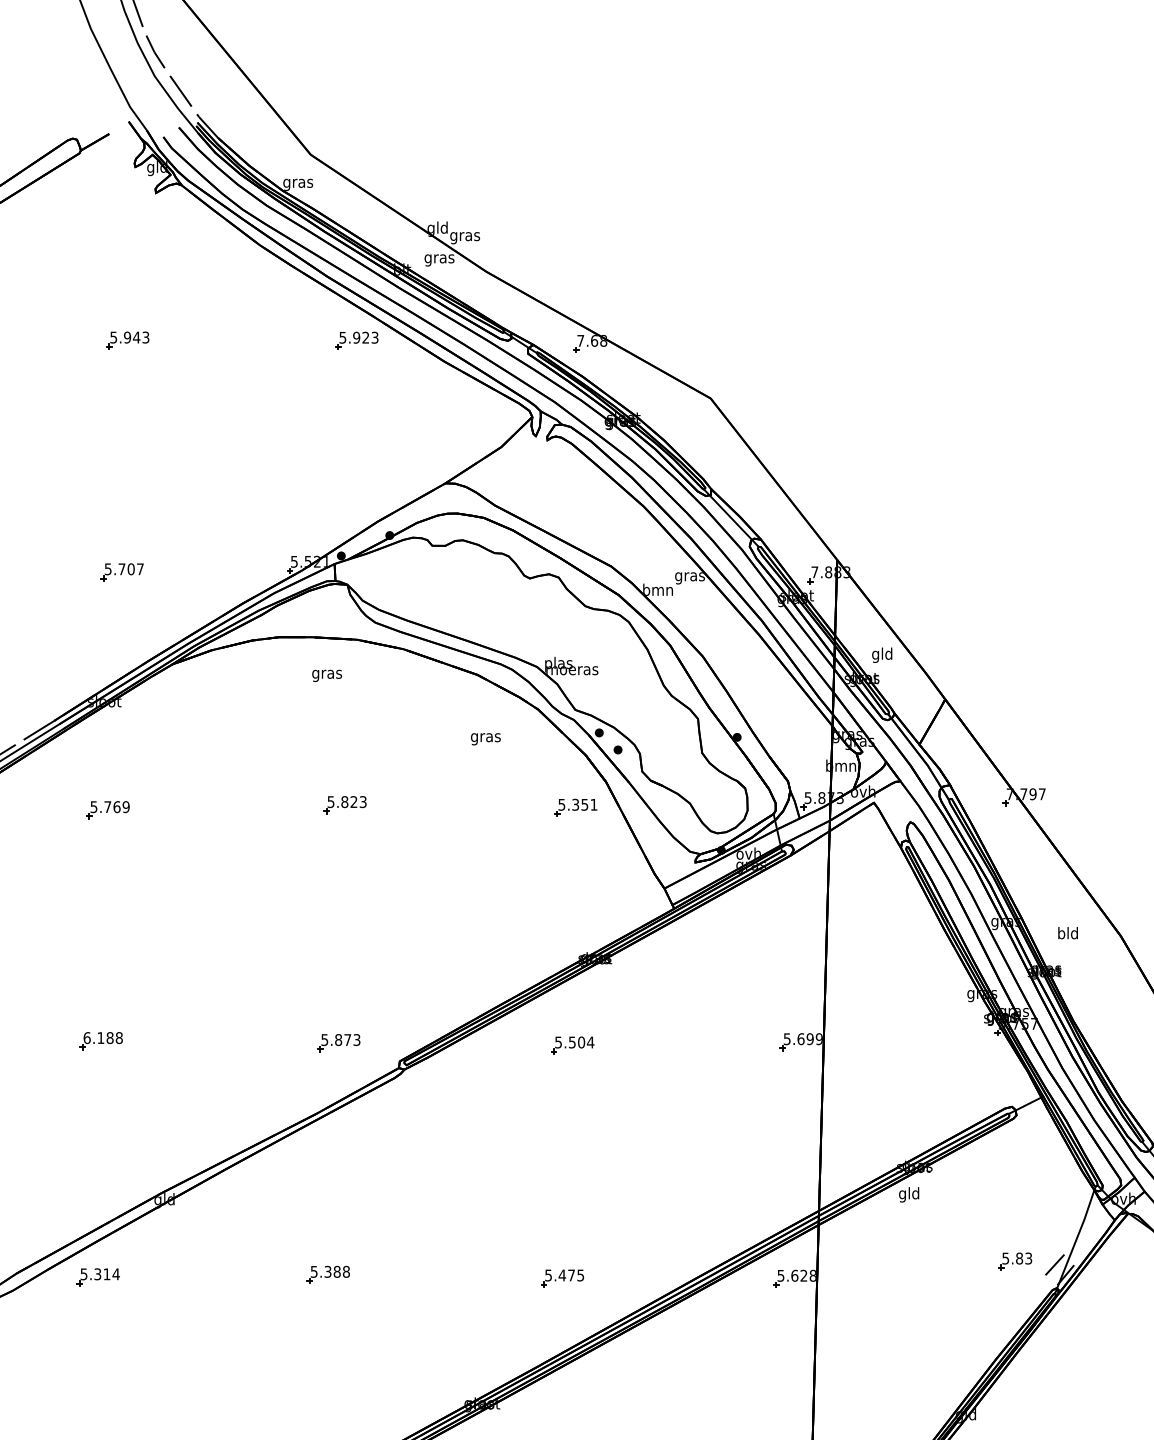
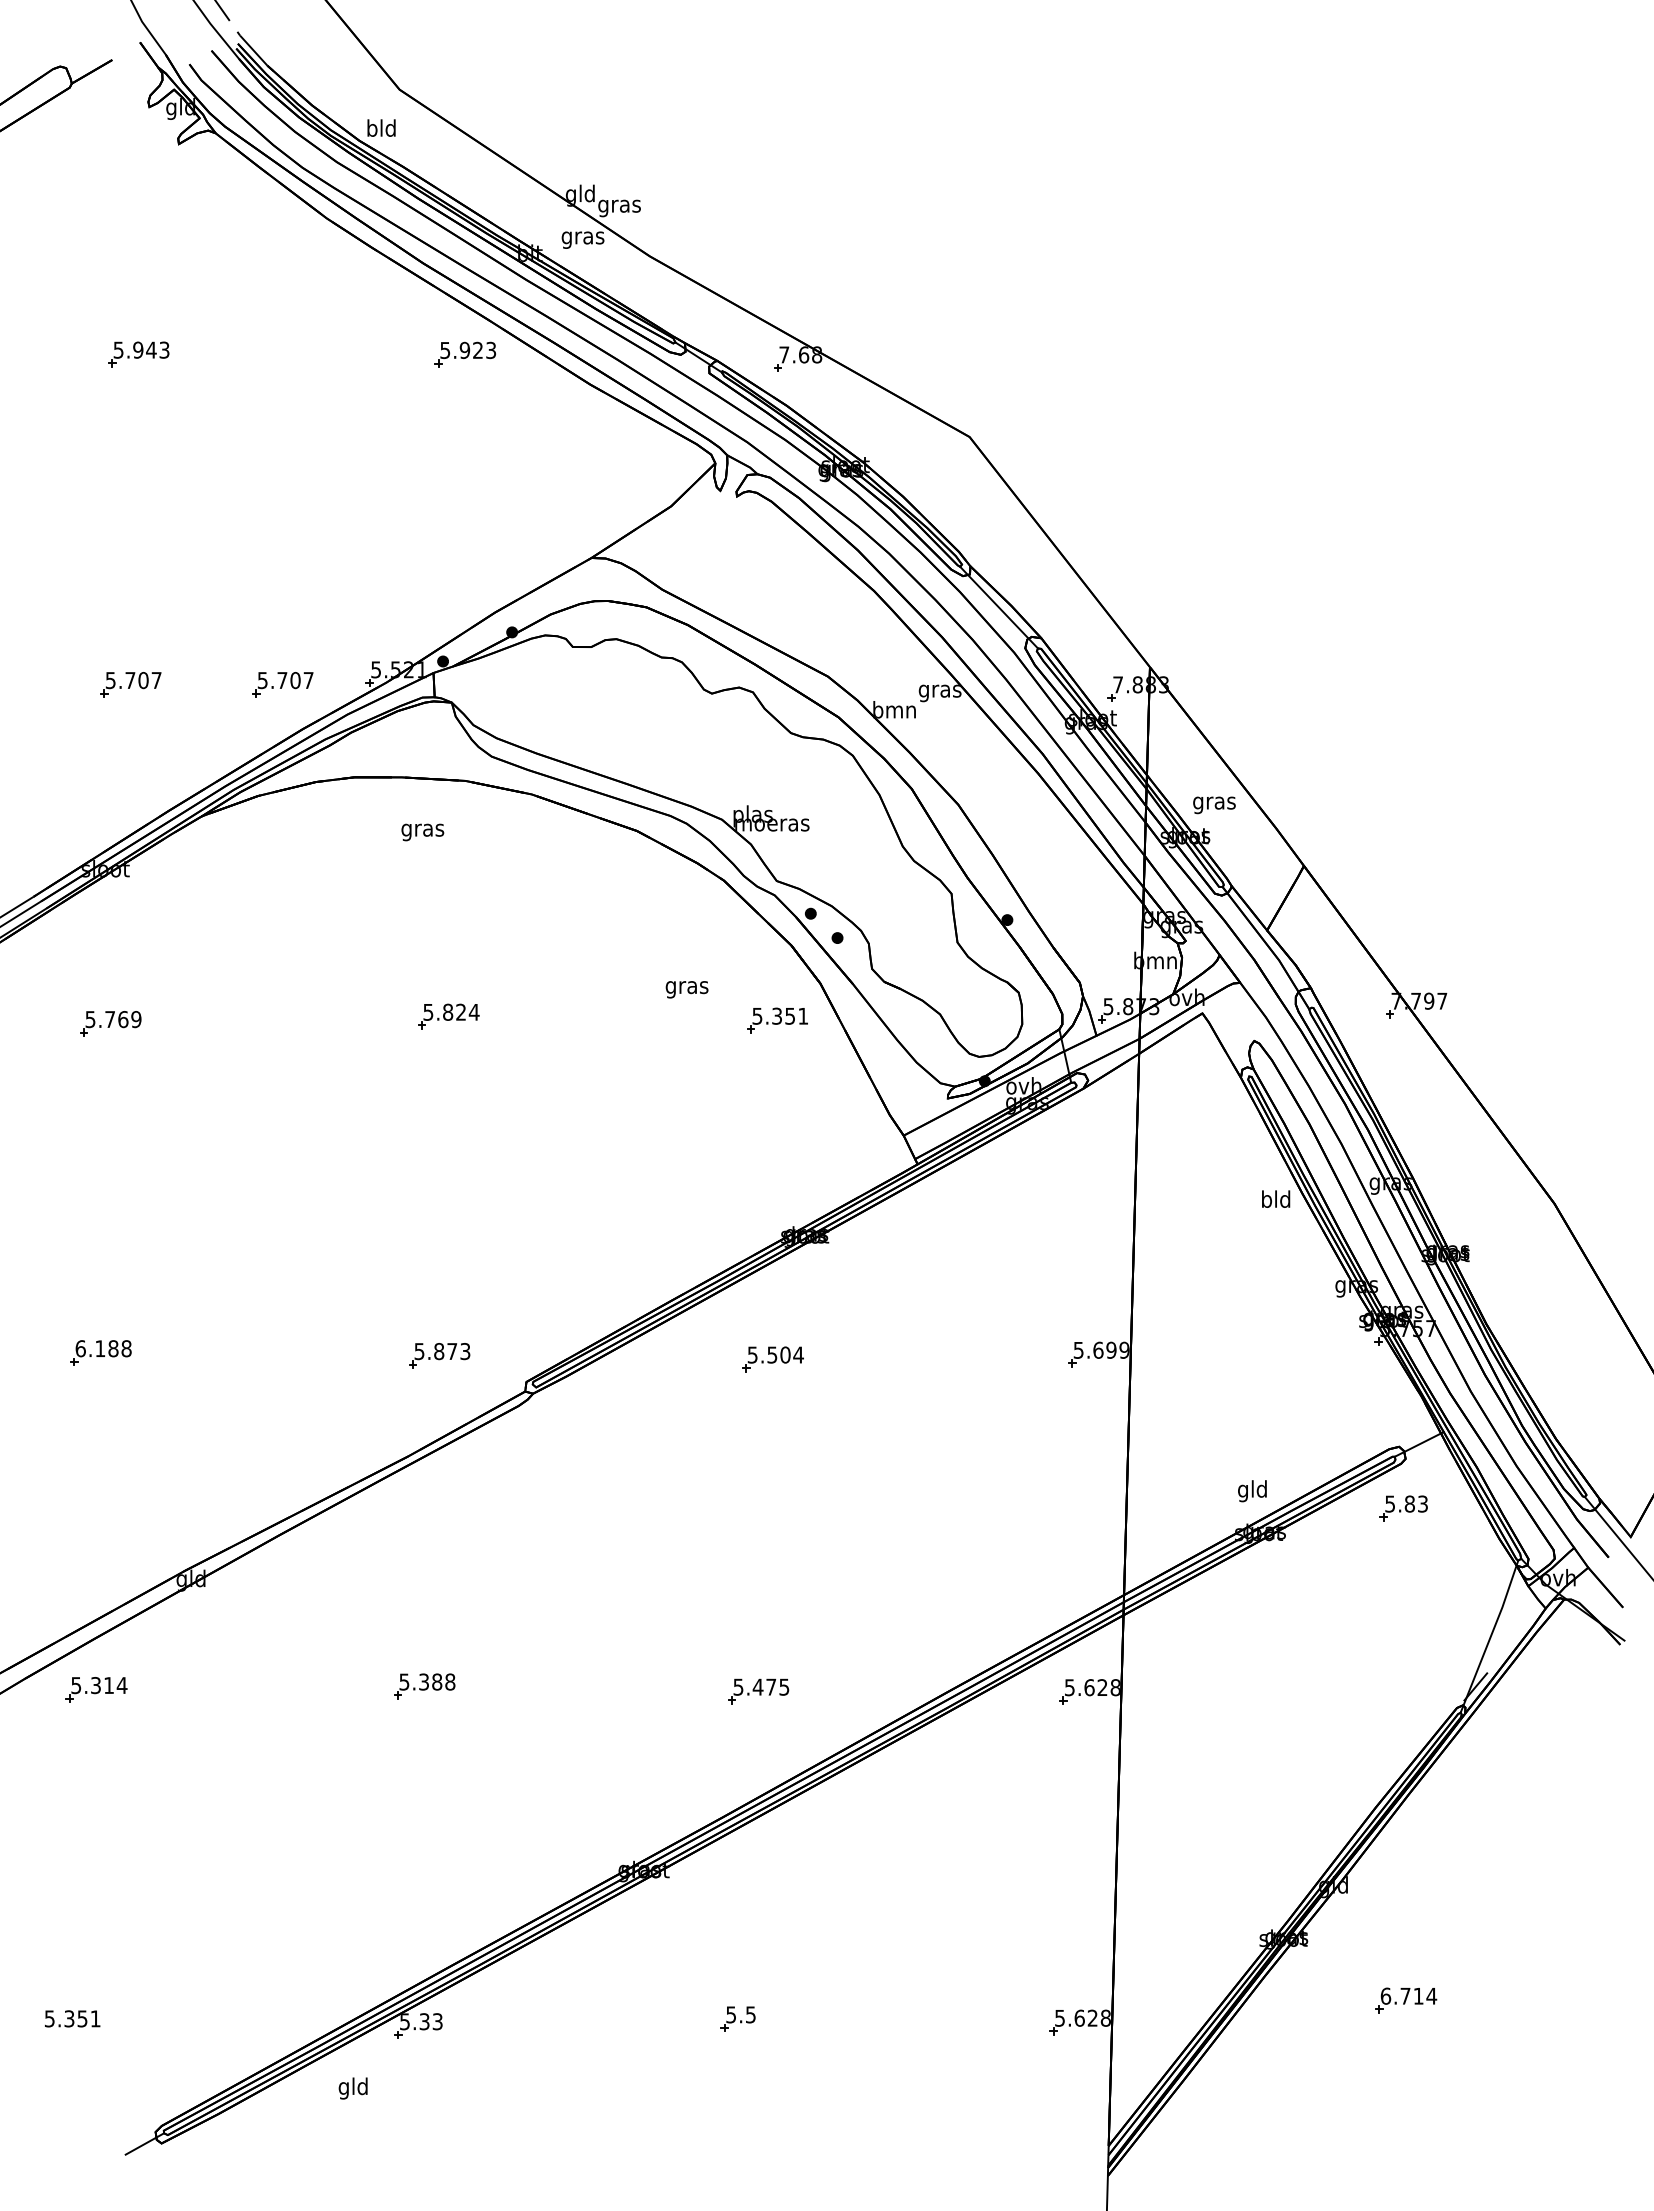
text: (298, 183) -> (381, 130), gras -> bld
part: (228, 572) -> (282, 684), added
text: (882, 655) -> (1214, 803), gld -> gras
text: (485, 739) -> (686, 989), moved
text: (362, 801) -> (473, 1011), 5.823 -> 5.824
text: (1068, 932) -> (1276, 1198), moved
text: (909, 1195) -> (1252, 1491), moved
part: (1015, 1261) -> (1403, 1508), moved
line: (1054, 1264) -> (1459, 1671), removed

